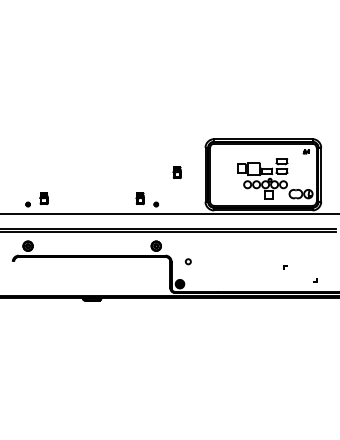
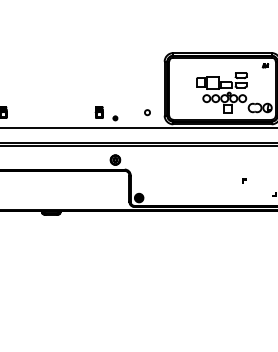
part: (176, 172) -> (135, 86), removed
circle: (187, 261) -> (146, 112), moved

